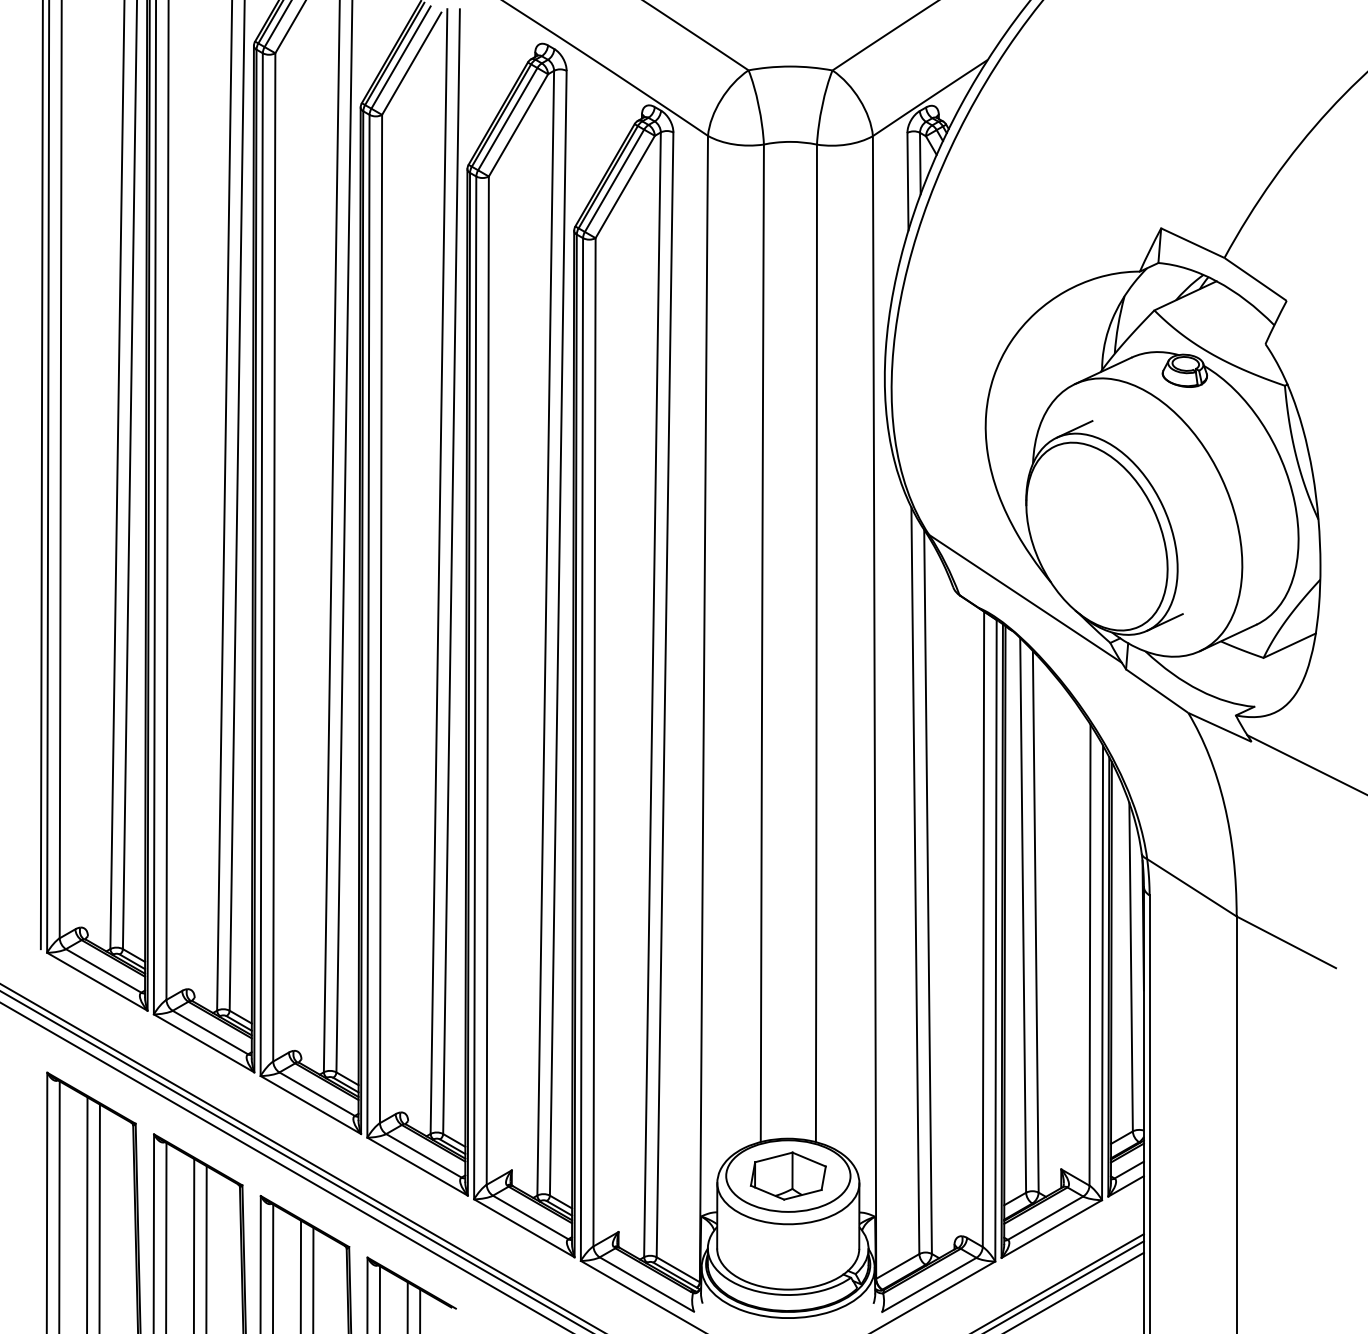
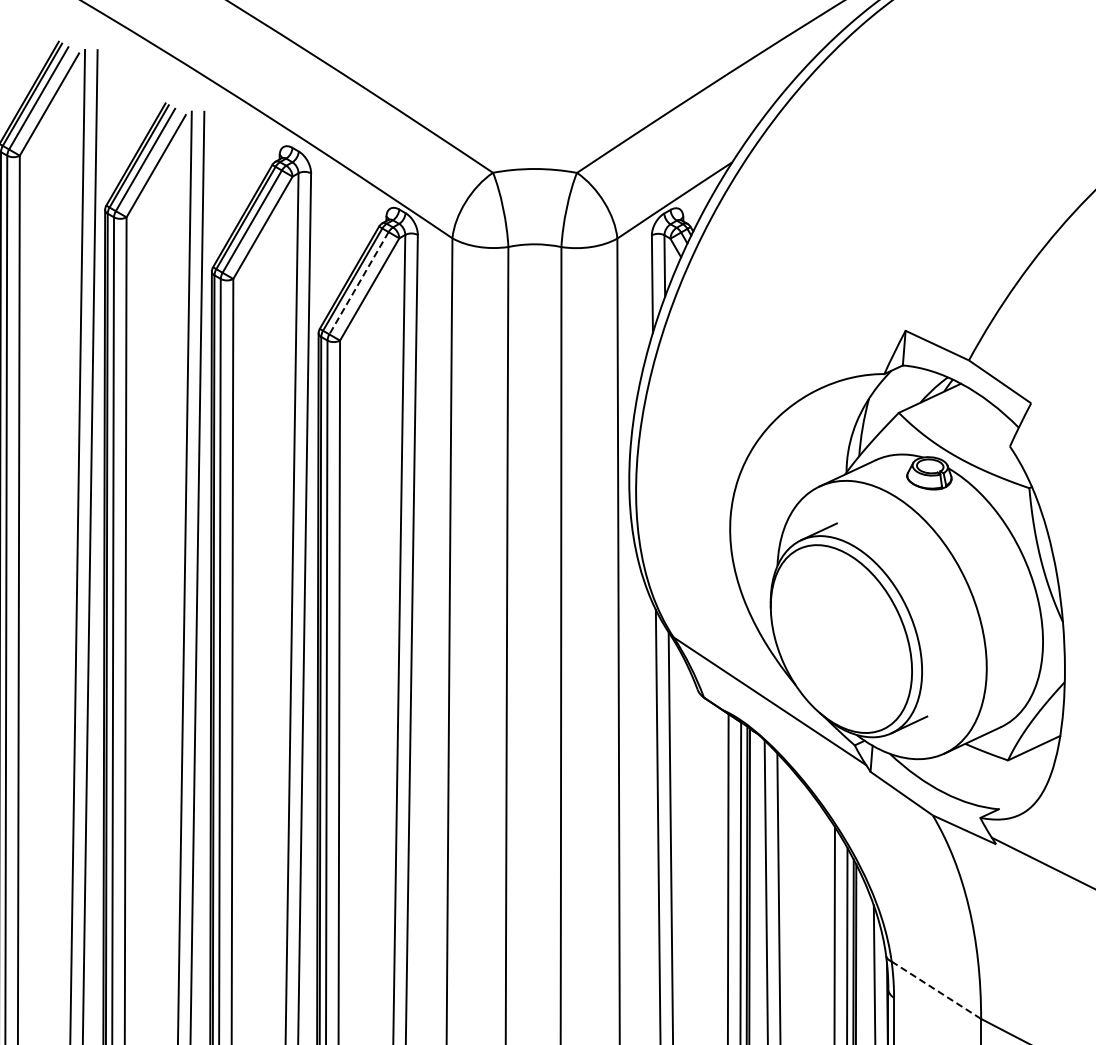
line: (614, 181) -> (358, 283), solid -> dashed
line: (1192, 888) -> (936, 990), solid -> dashed

